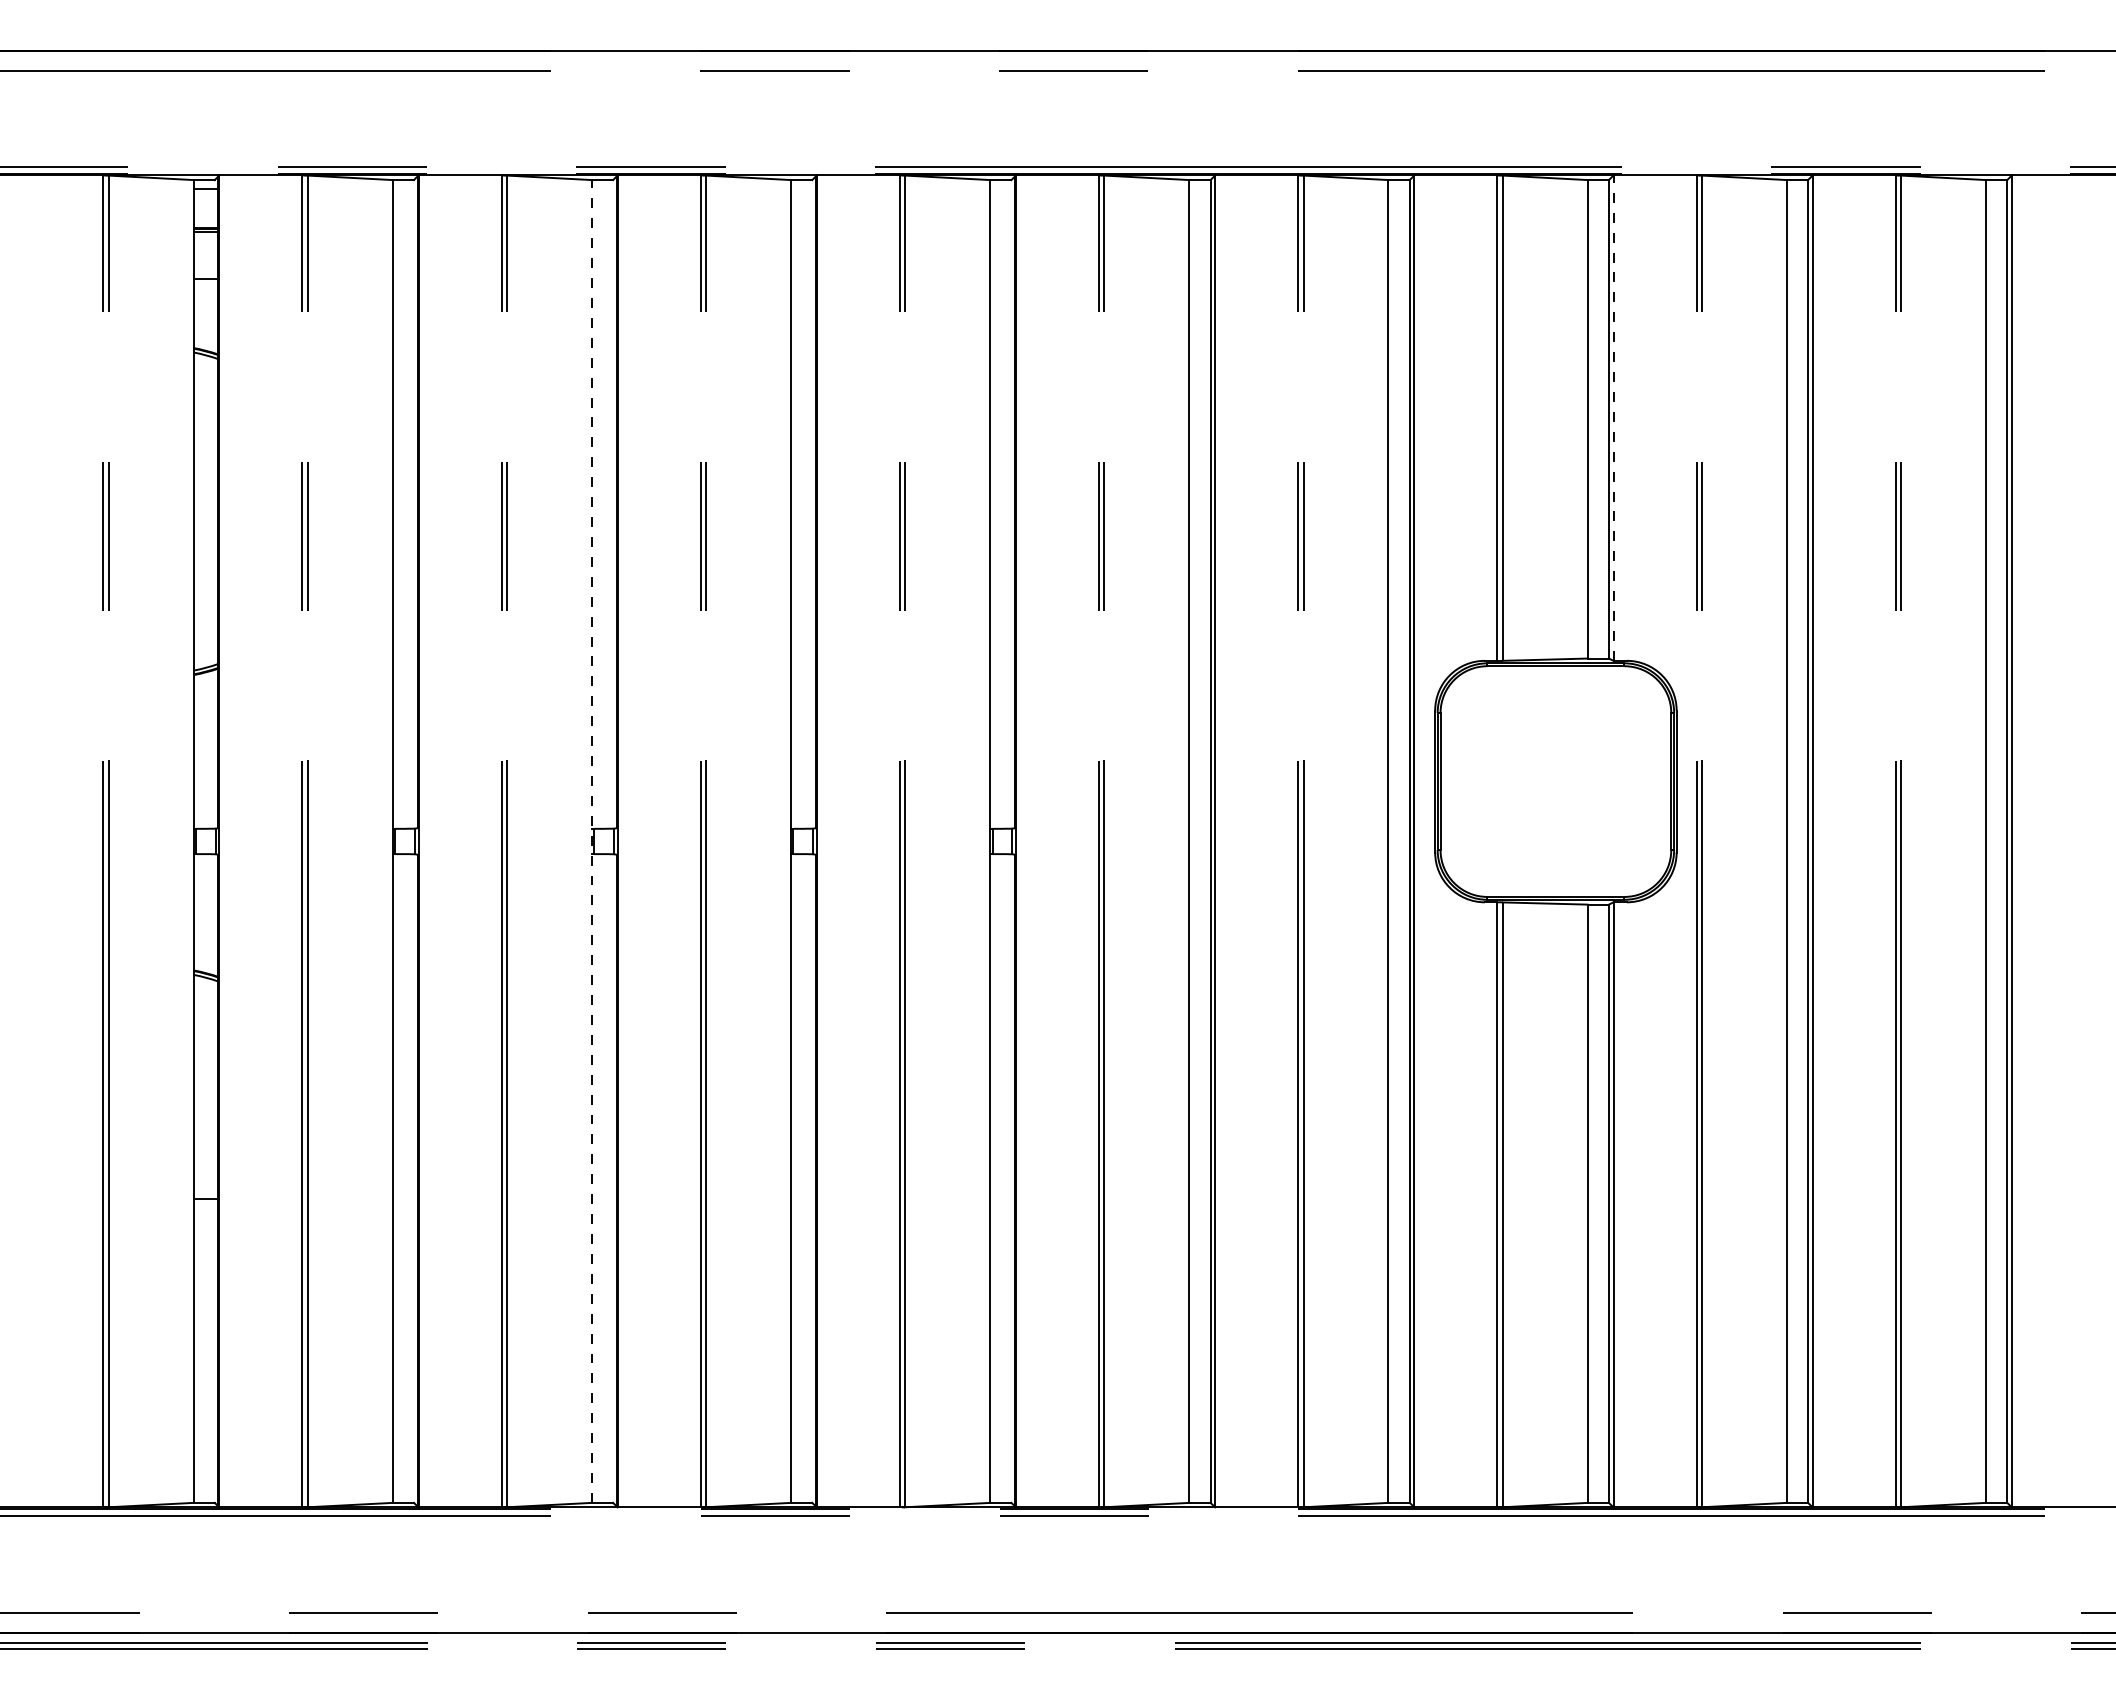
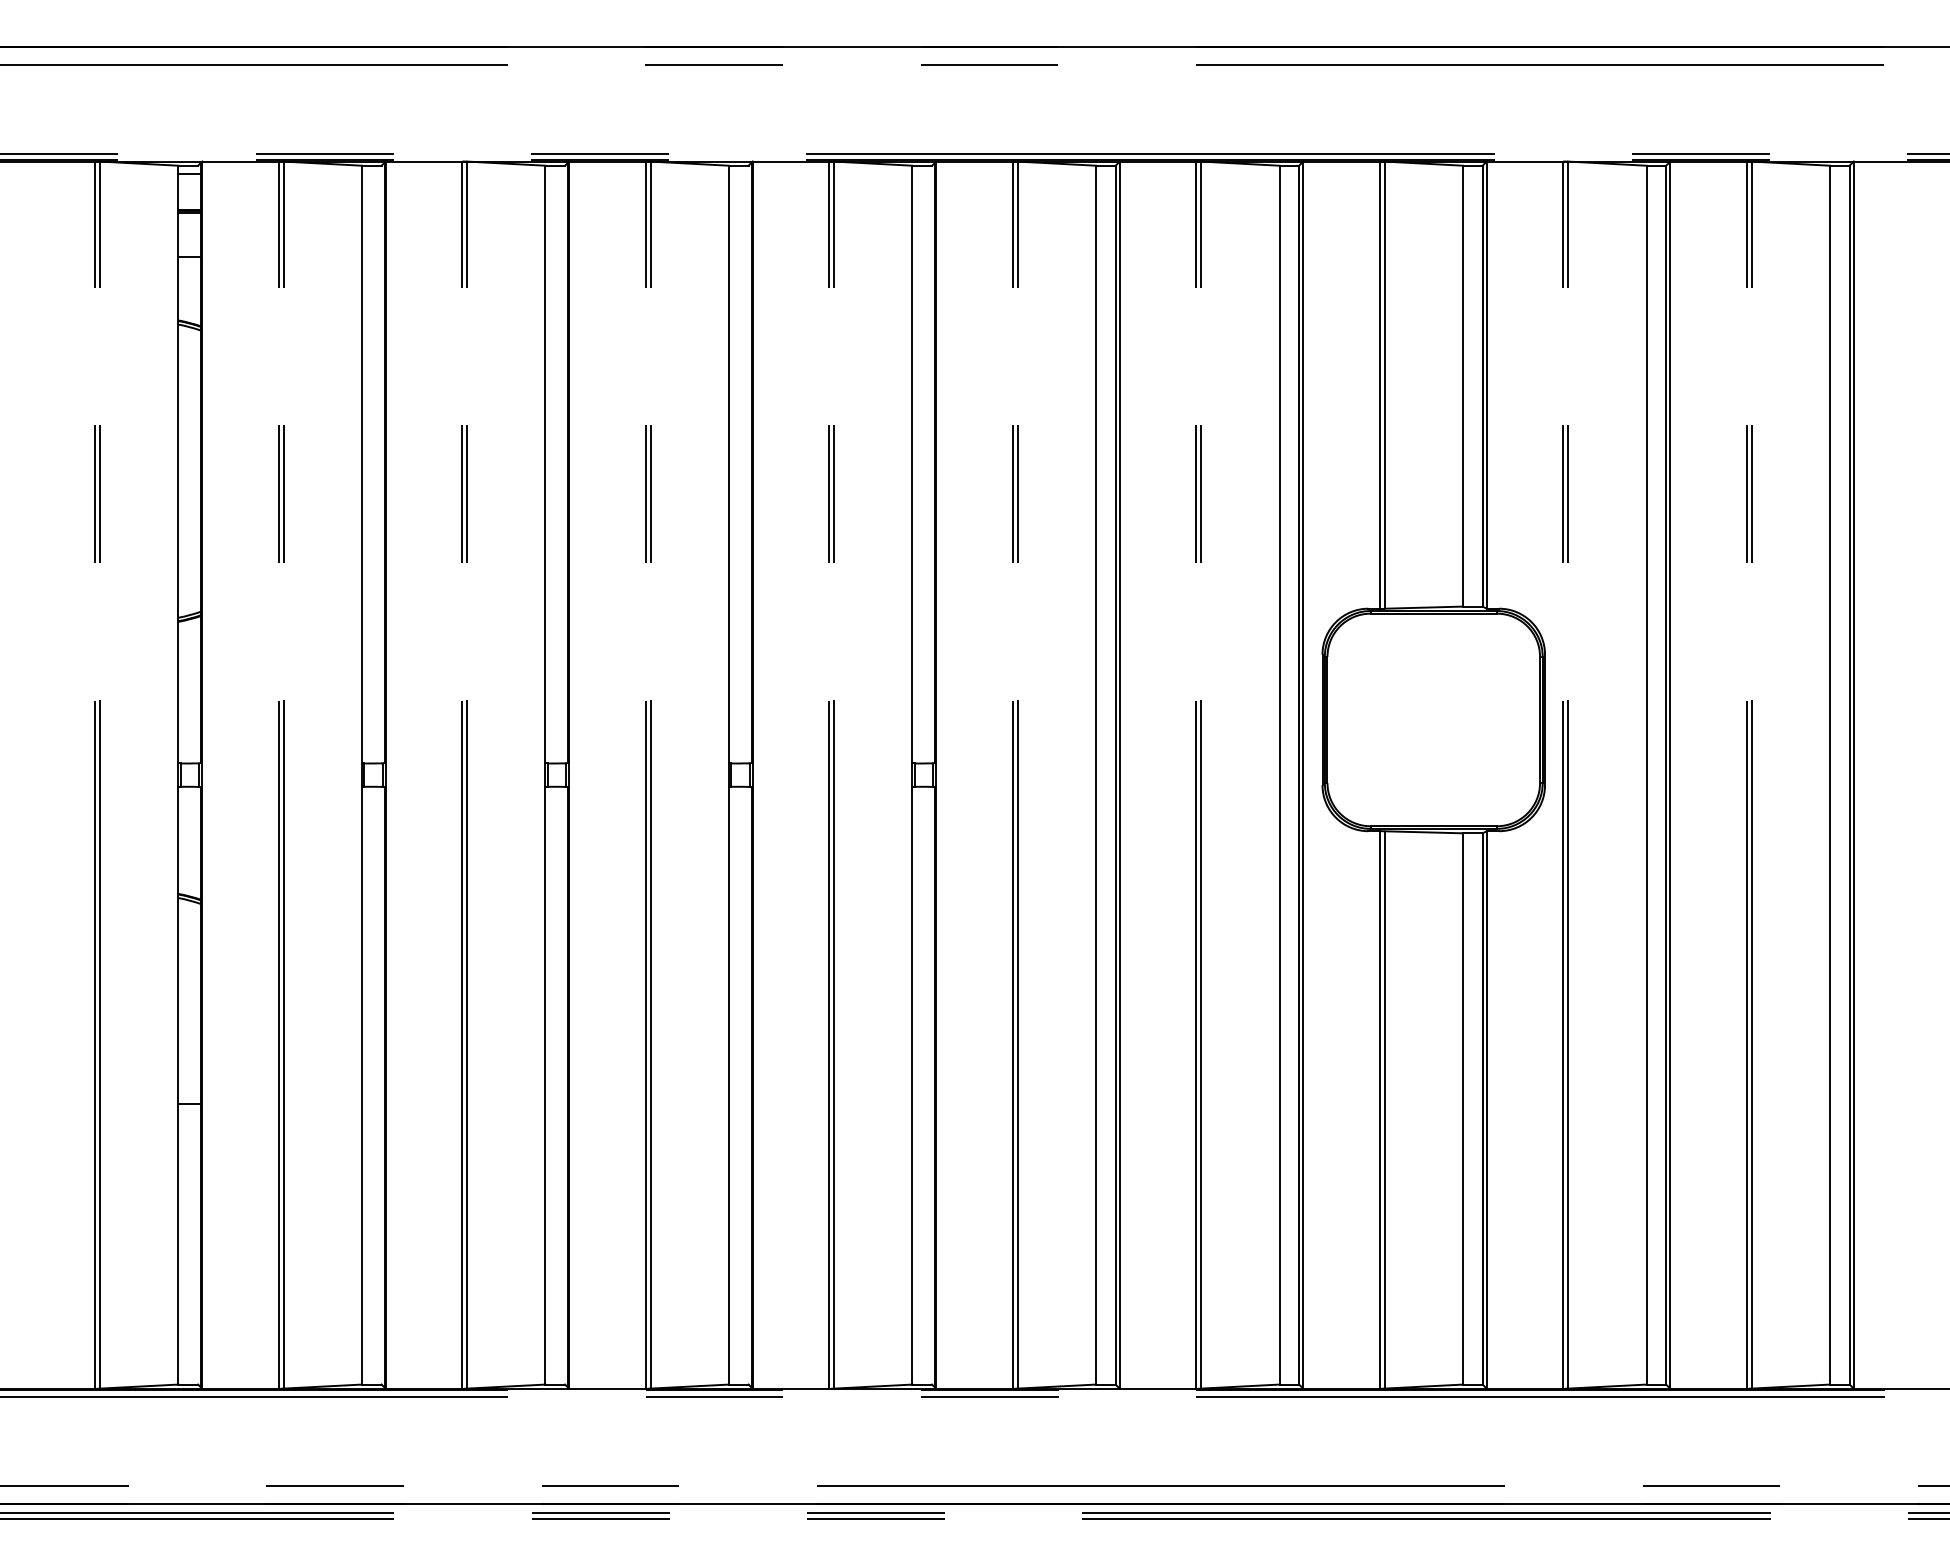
line: (1613, 418) -> (1486, 385), dashed -> solid
line: (591, 840) -> (545, 774), dashed -> solid

